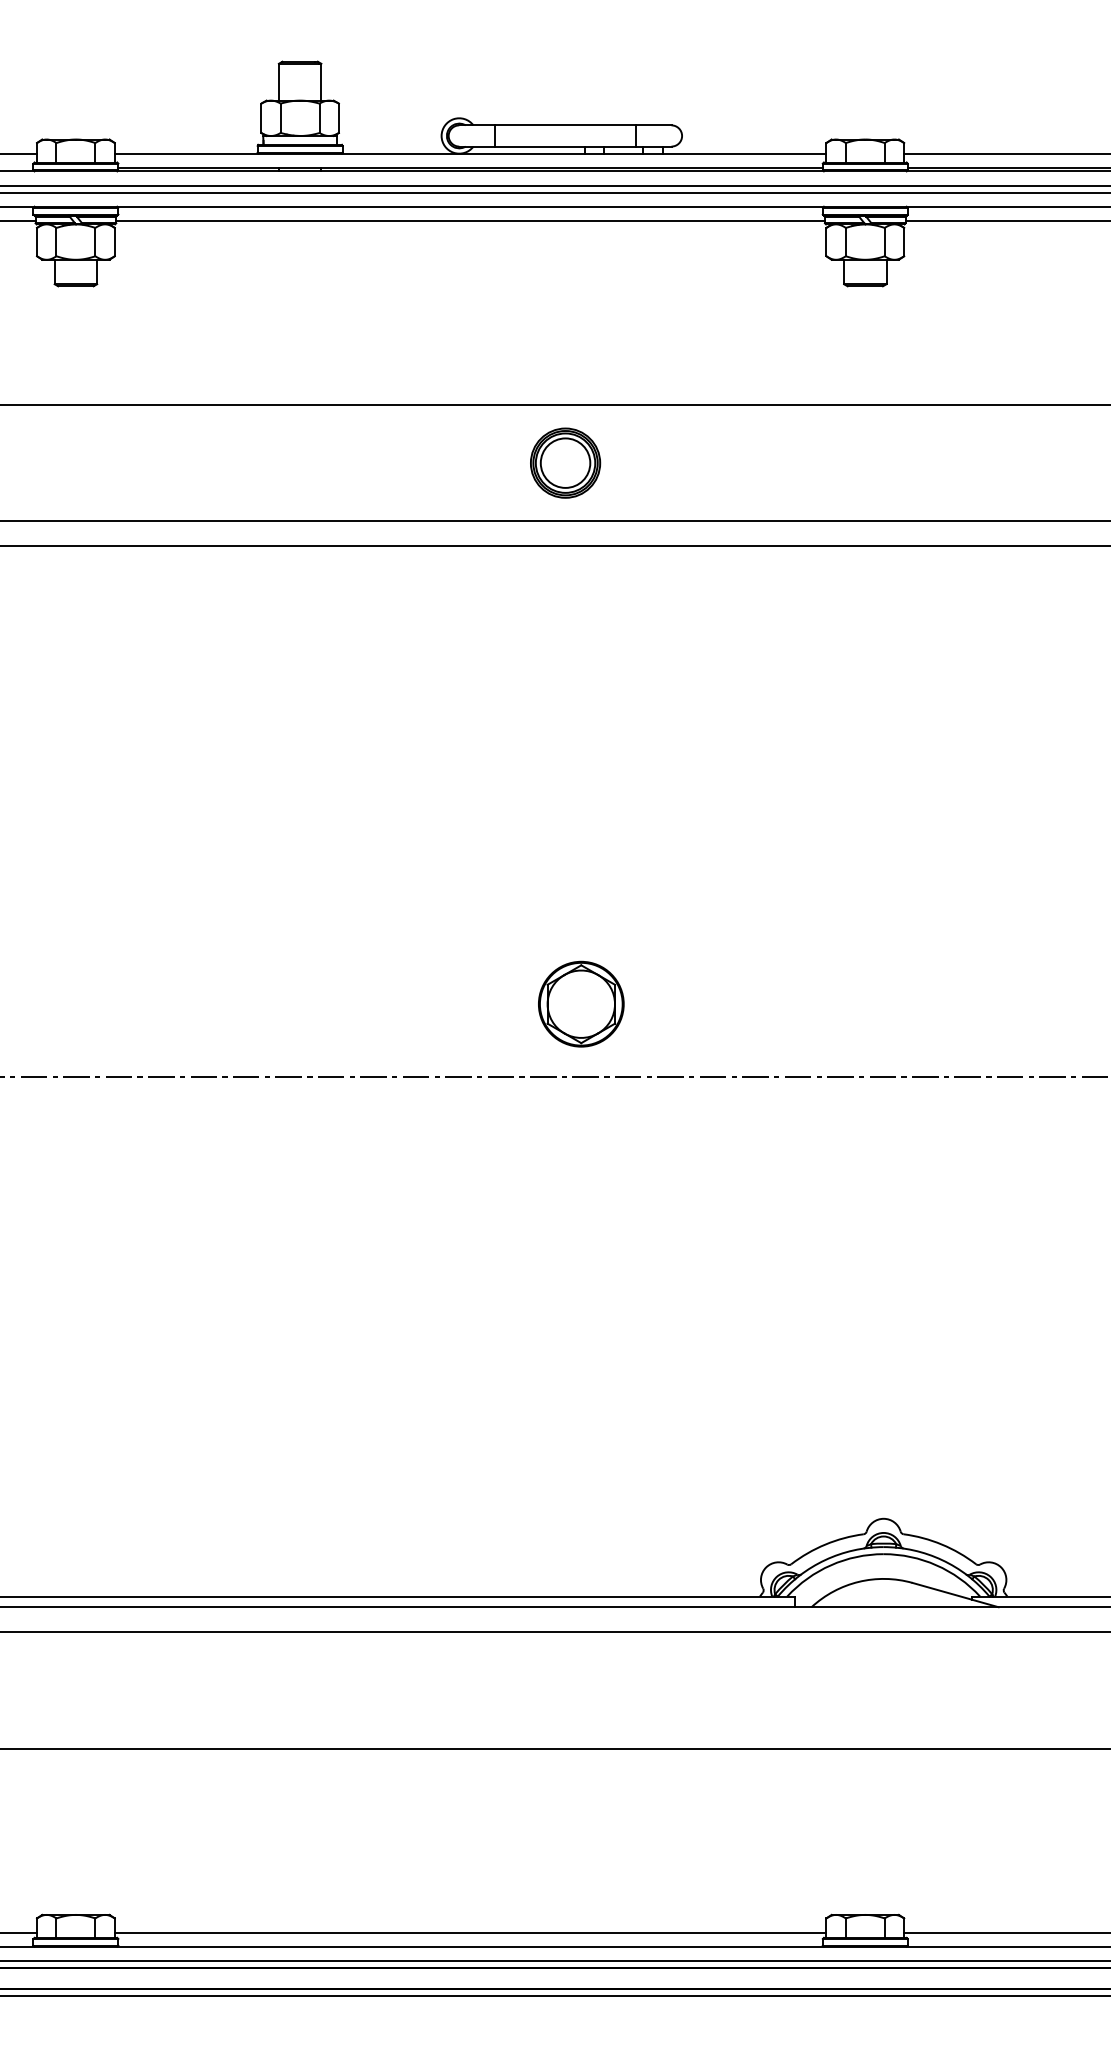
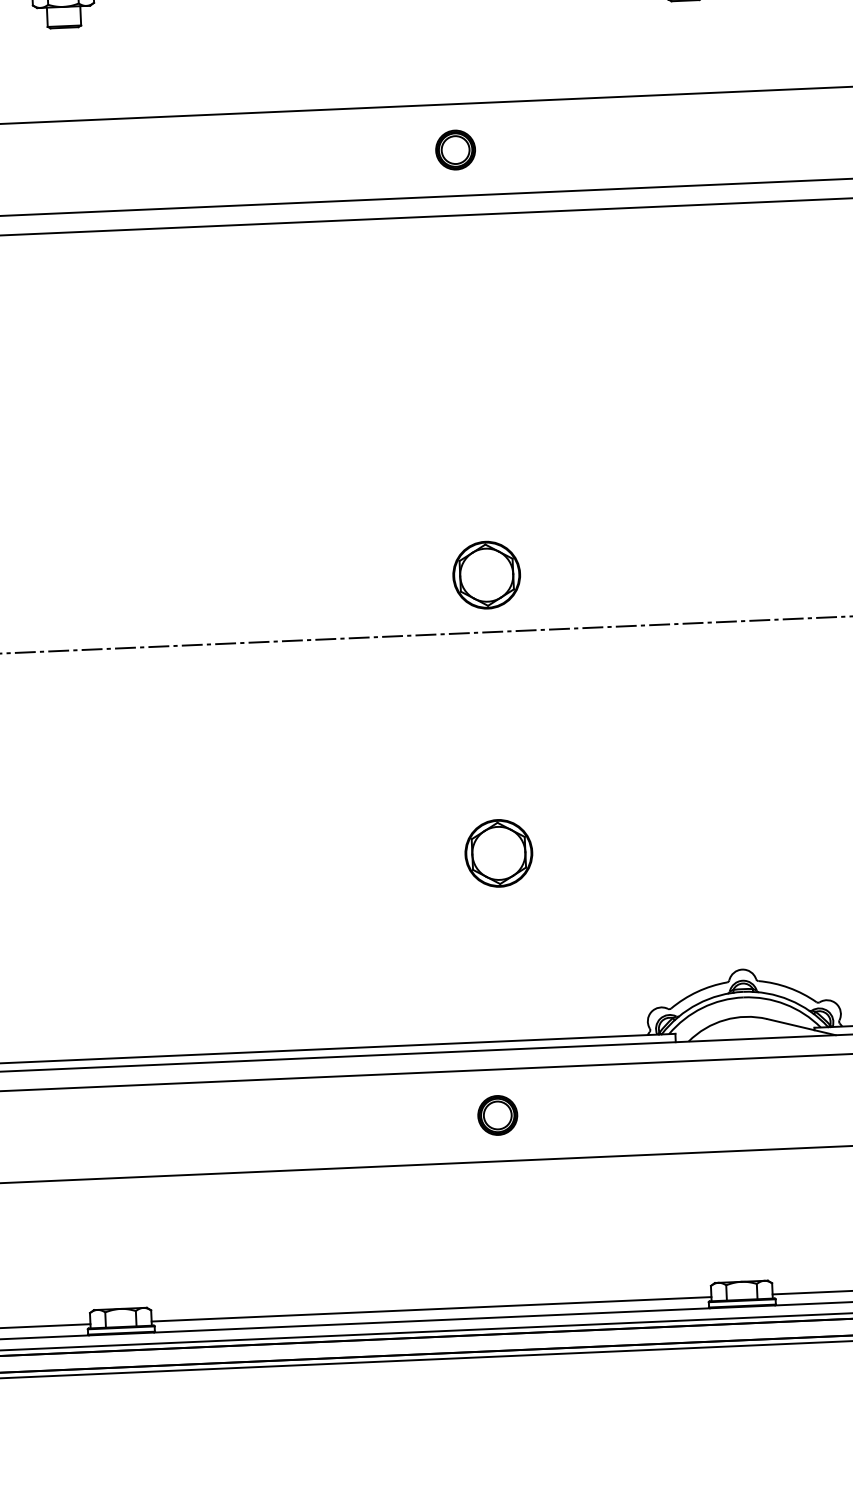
part: (564, 462) -> (454, 149), size x0.71
part: (581, 1357) -> (499, 853), added
part: (564, 1689) -> (497, 1114), added

